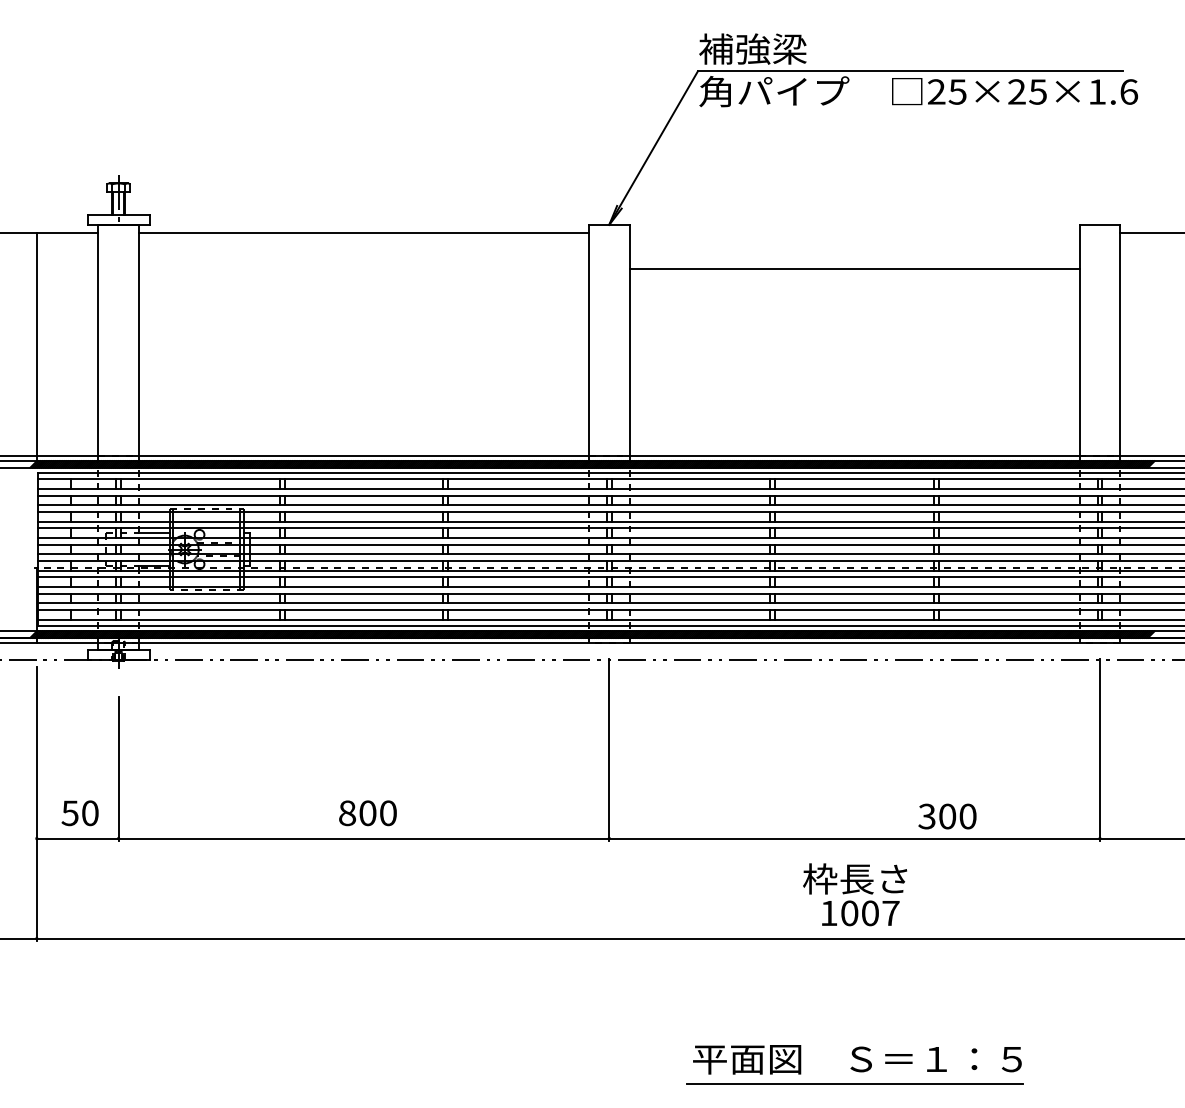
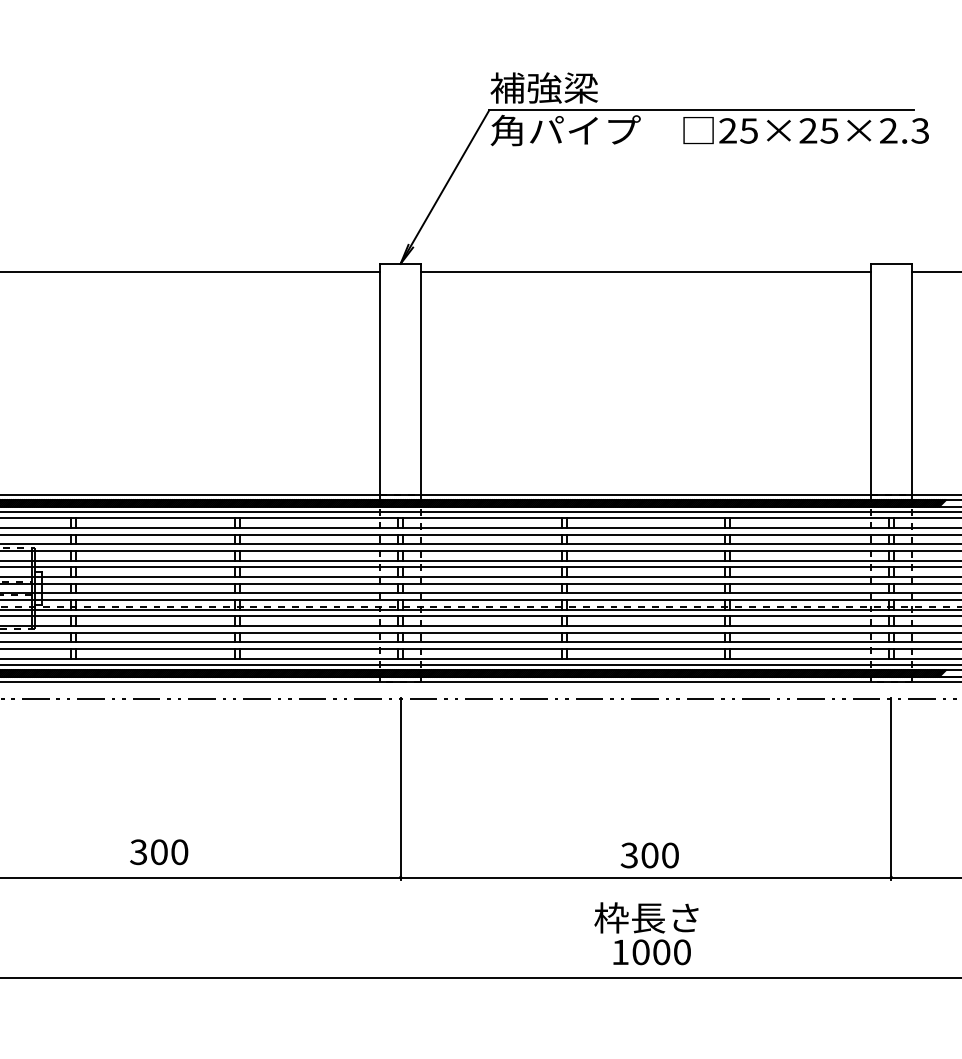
text: (1113, 91) -> (904, 130), 25×25×1.6 -> 25×25×2.3
line: (854, 269) -> (645, 272), moved
text: (347, 812) -> (138, 851), 800 -> 300
text: (947, 816) -> (649, 855), moved
text: (890, 913) -> (681, 952), 1007 -> 1000

